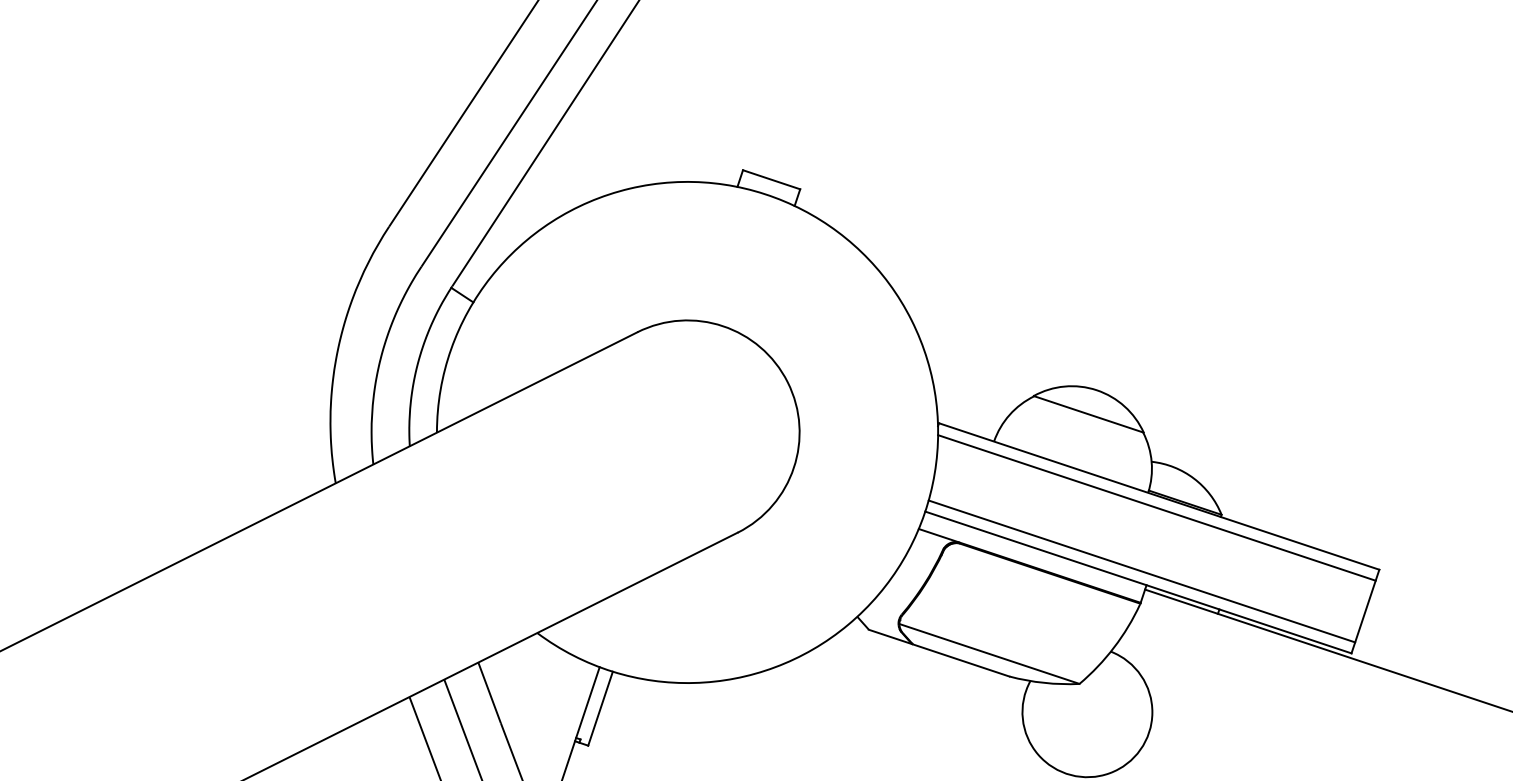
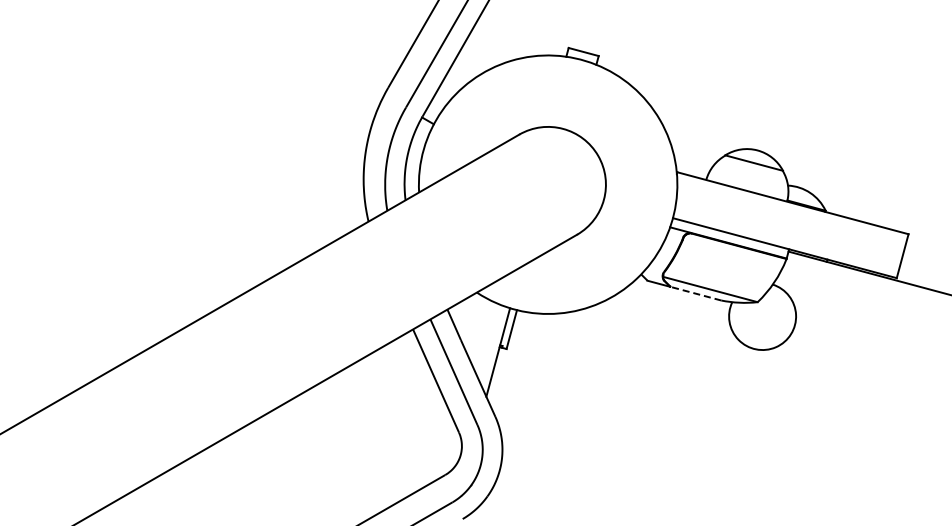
line: (1157, 506) -> (792, 208), removed
line: (1142, 571) -> (786, 242), removed
line: (960, 659) -> (695, 293), solid -> dashed

